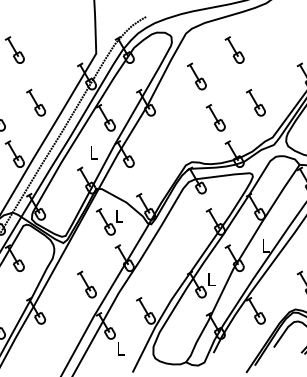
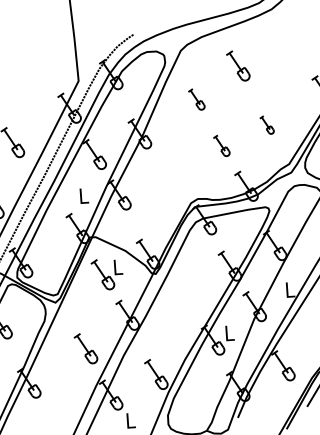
part: (196, 76) -> (196, 99), size x0.7
part: (255, 102) -> (266, 125), size x0.6
part: (215, 117) -> (221, 145), size x0.7

